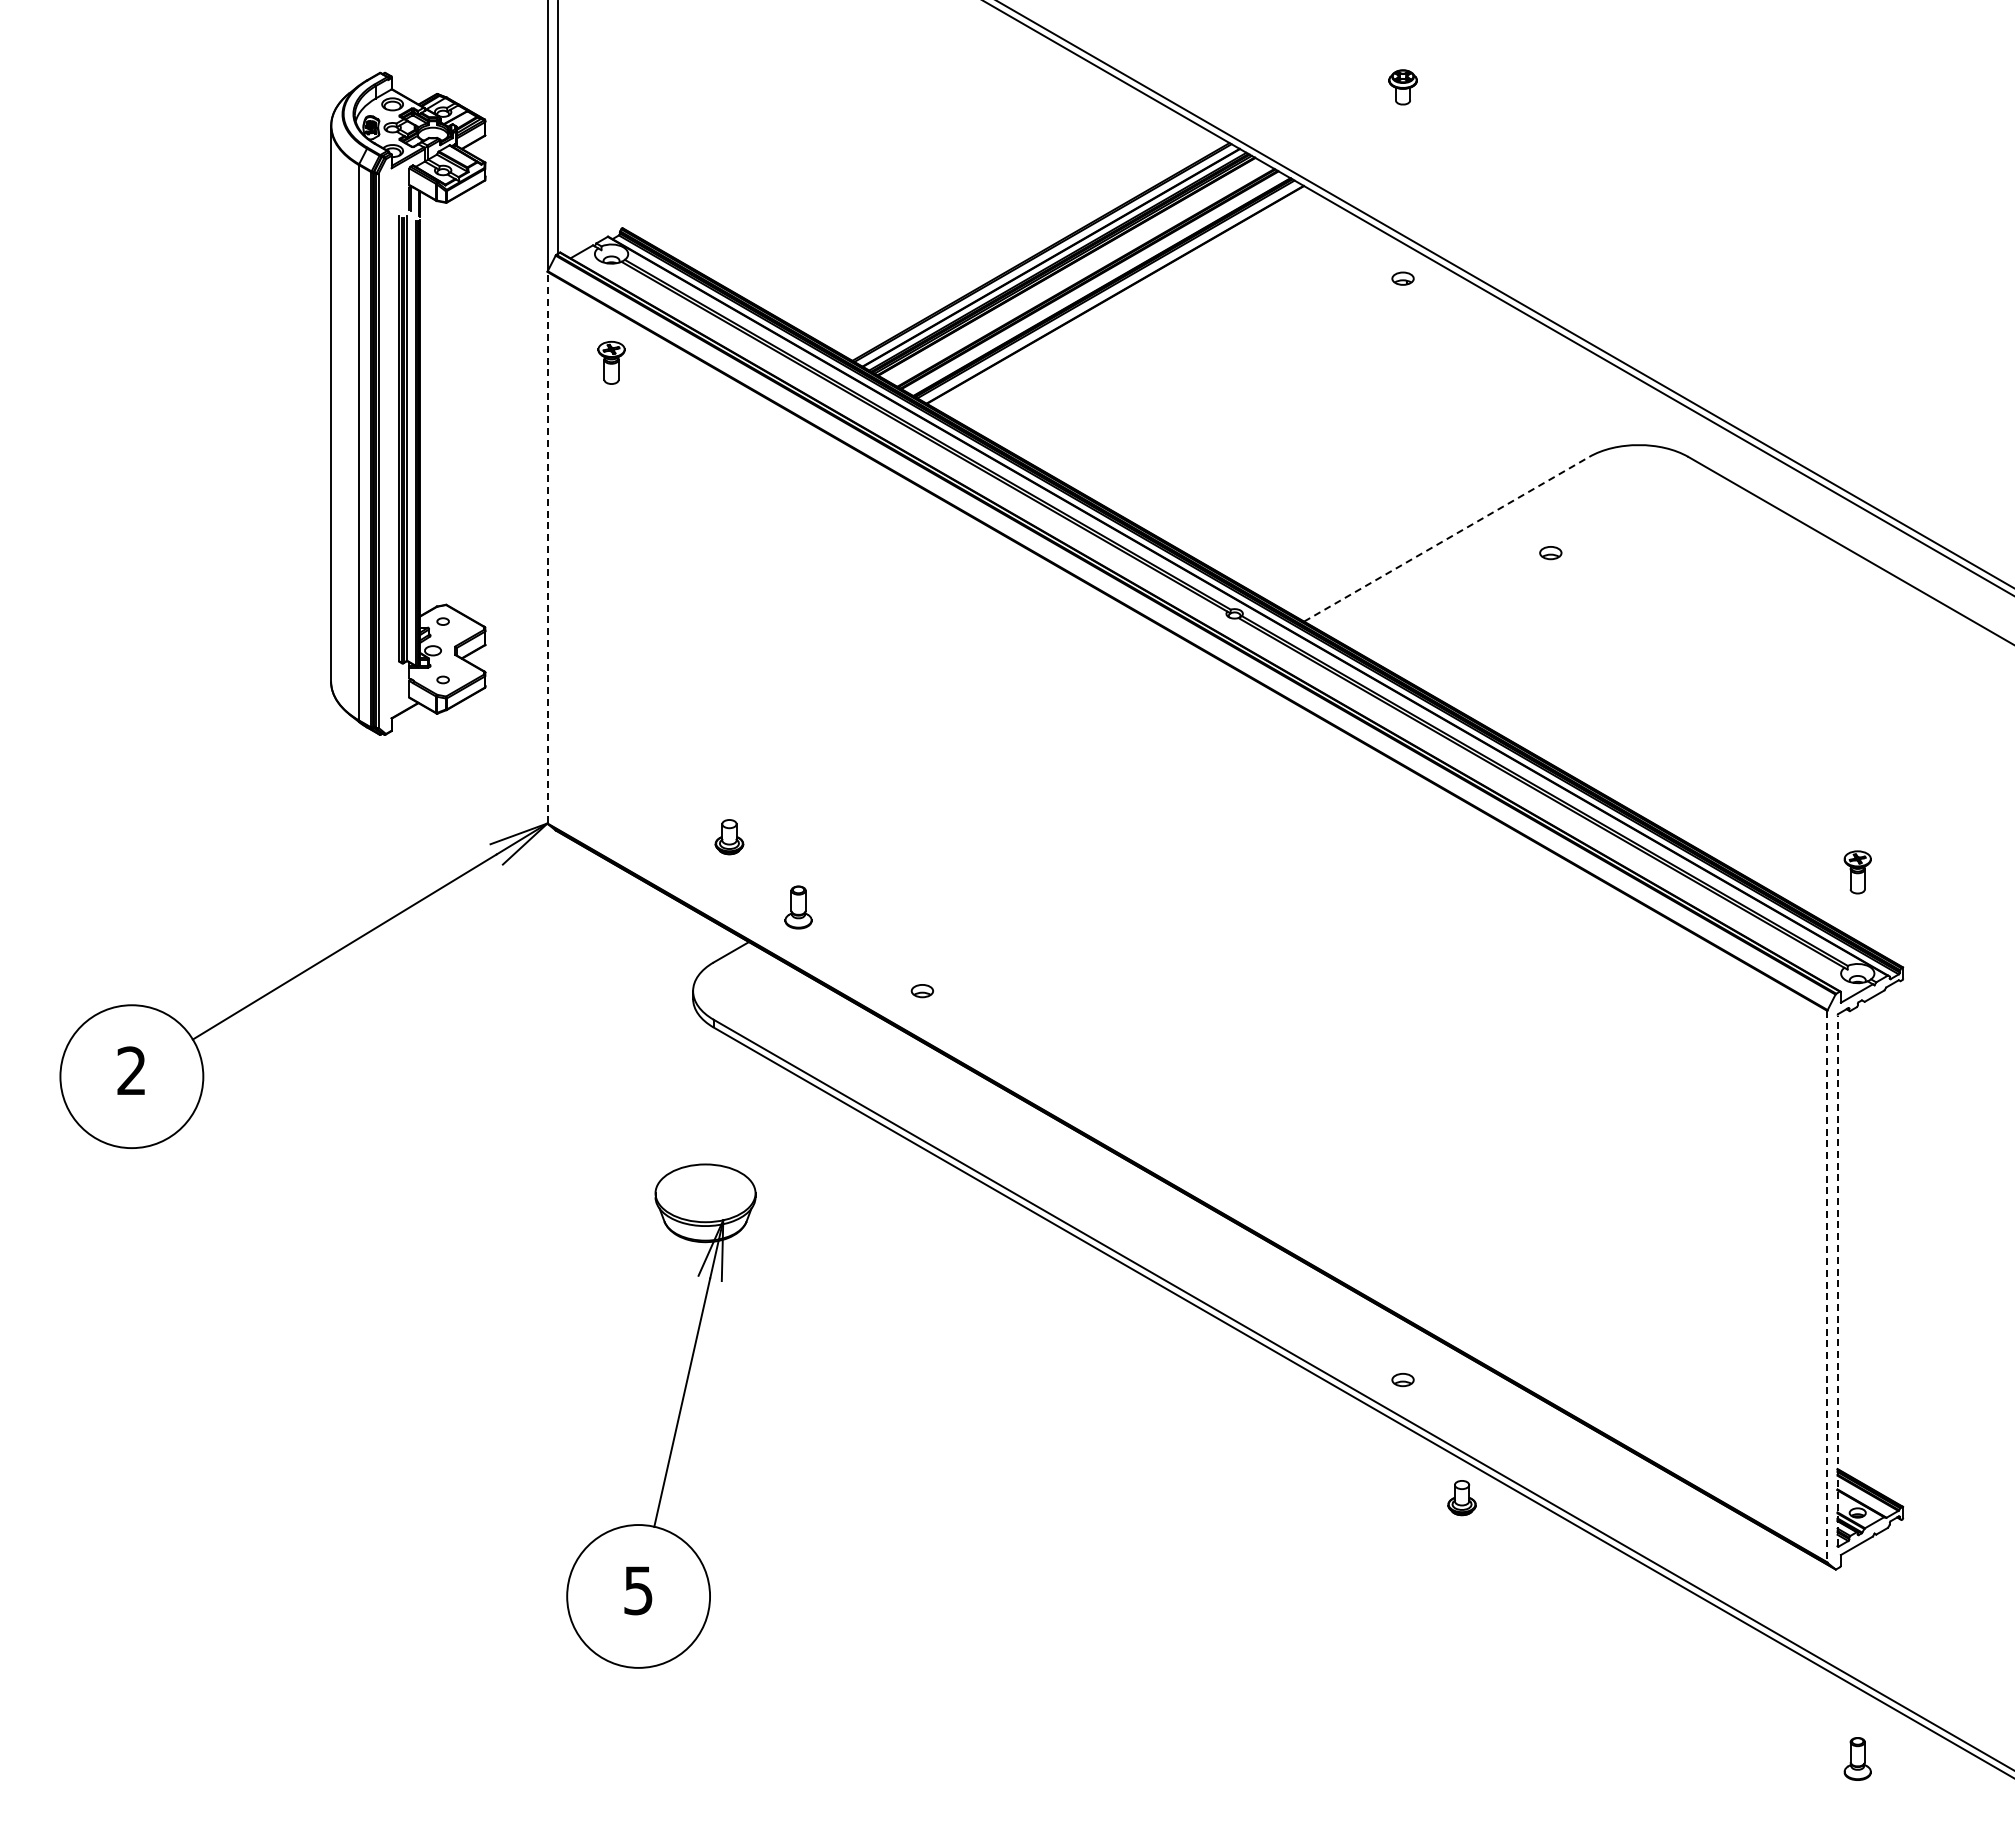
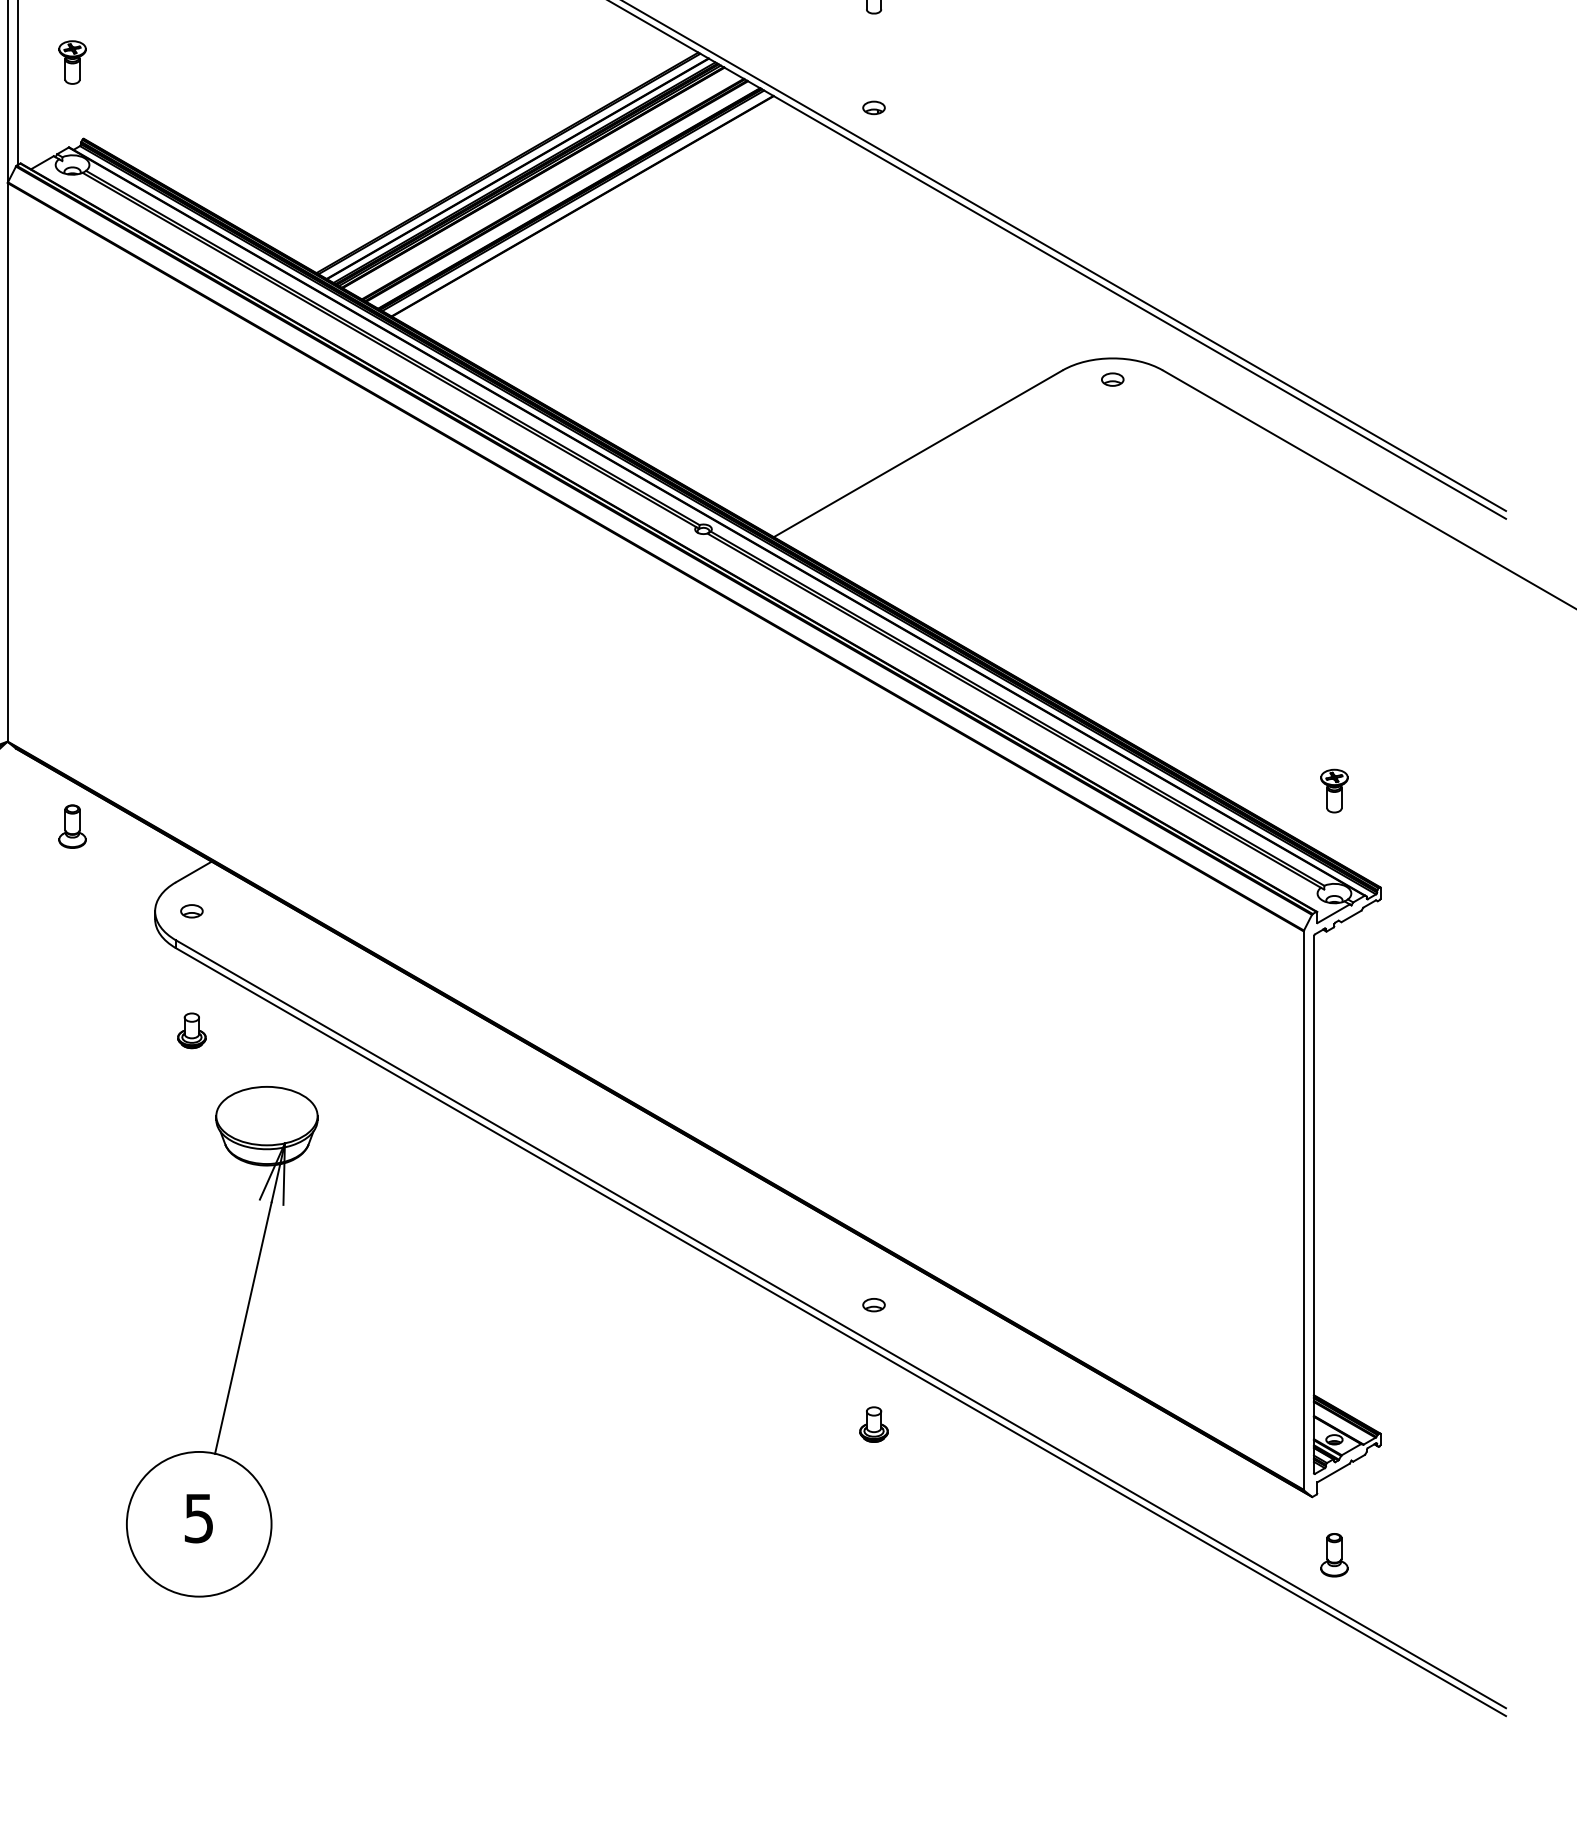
part: (1402, 278) -> (873, 107), moved
part: (611, 362) -> (72, 62), moved
line: (1446, 539) -> (918, 454), dashed -> solid
line: (547, 547) -> (7, 462), dashed -> solid
part: (1550, 553) -> (1112, 380), moved
part: (729, 837) -> (191, 1031), moved
part: (798, 907) -> (72, 826), moved
part: (921, 991) -> (190, 911), moved
line: (1837, 1280) -> (1313, 1204), dashed -> solid
line: (1827, 1286) -> (1303, 1210), dashed -> solid
part: (677, 1418) -> (238, 1344), moved
part: (1461, 1498) -> (873, 1425), moved
part: (1857, 1758) -> (1334, 1554), moved

